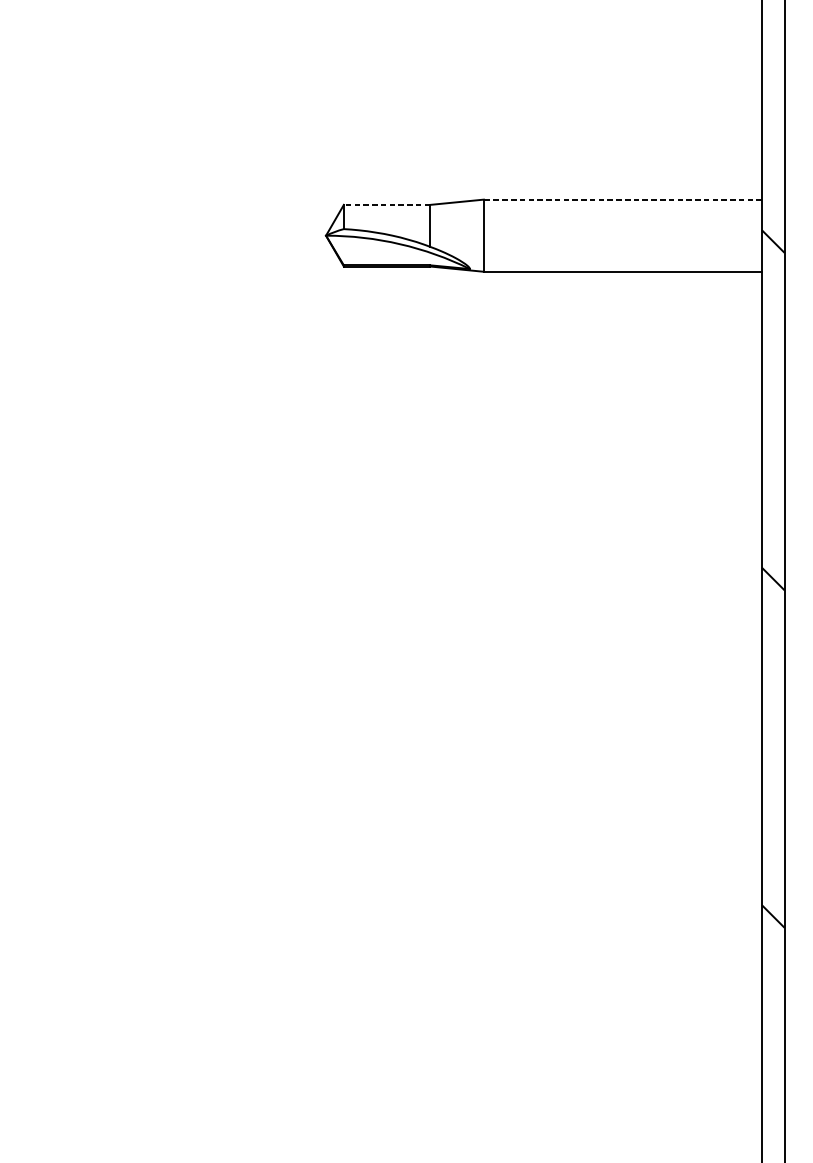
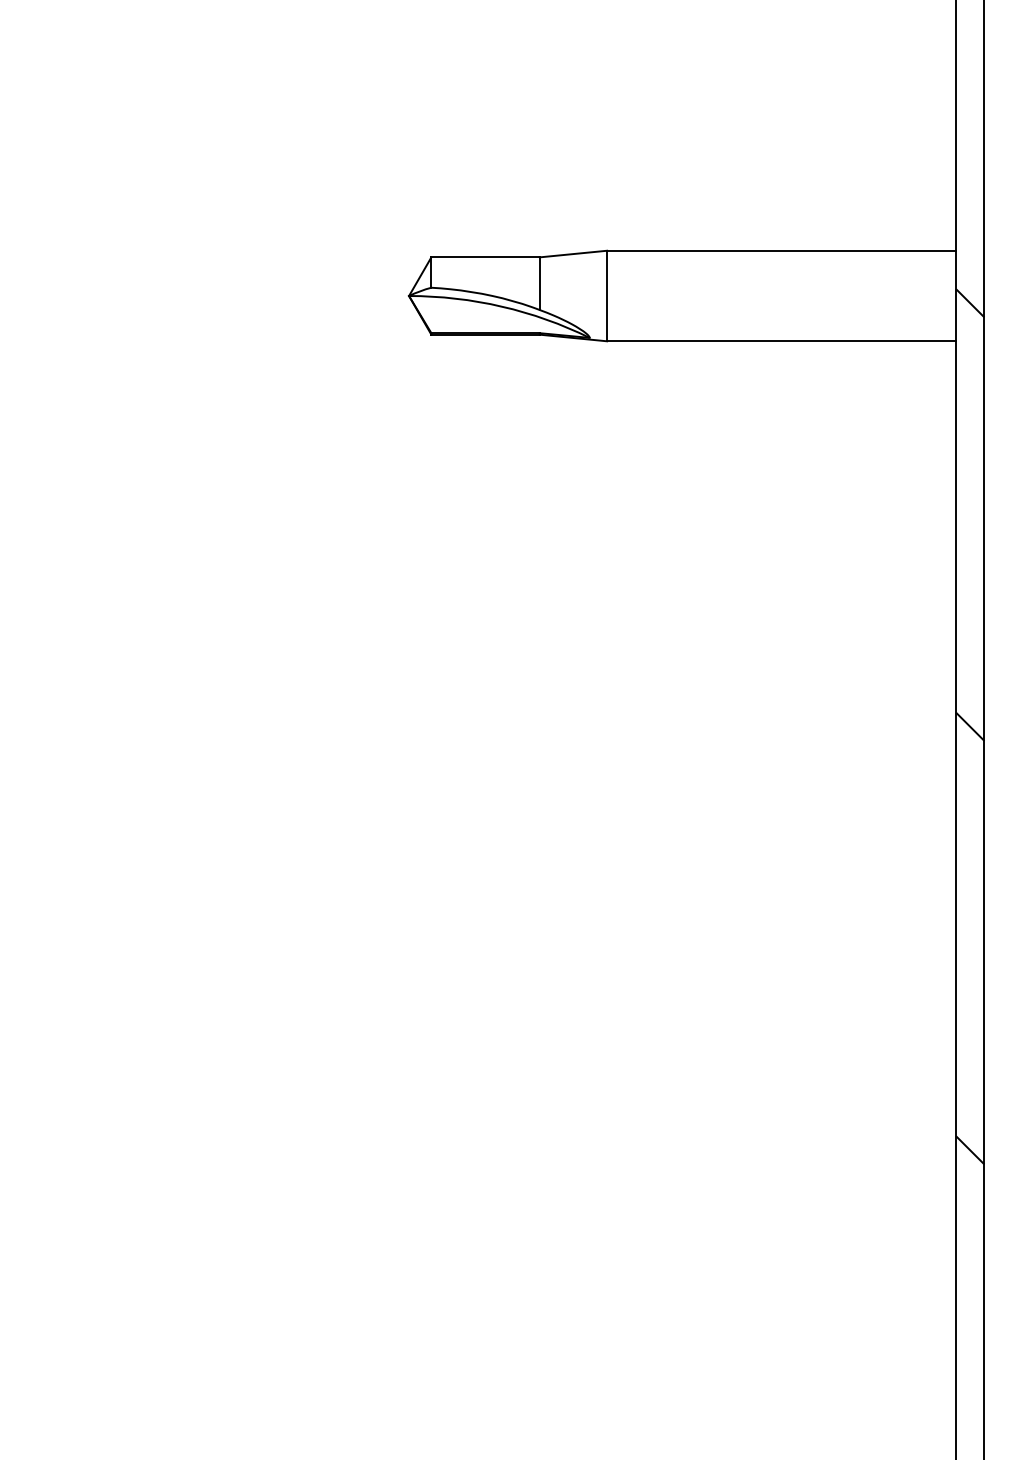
line: (622, 199) -> (781, 250), dashed -> solid
line: (386, 205) -> (485, 257), dashed -> solid

